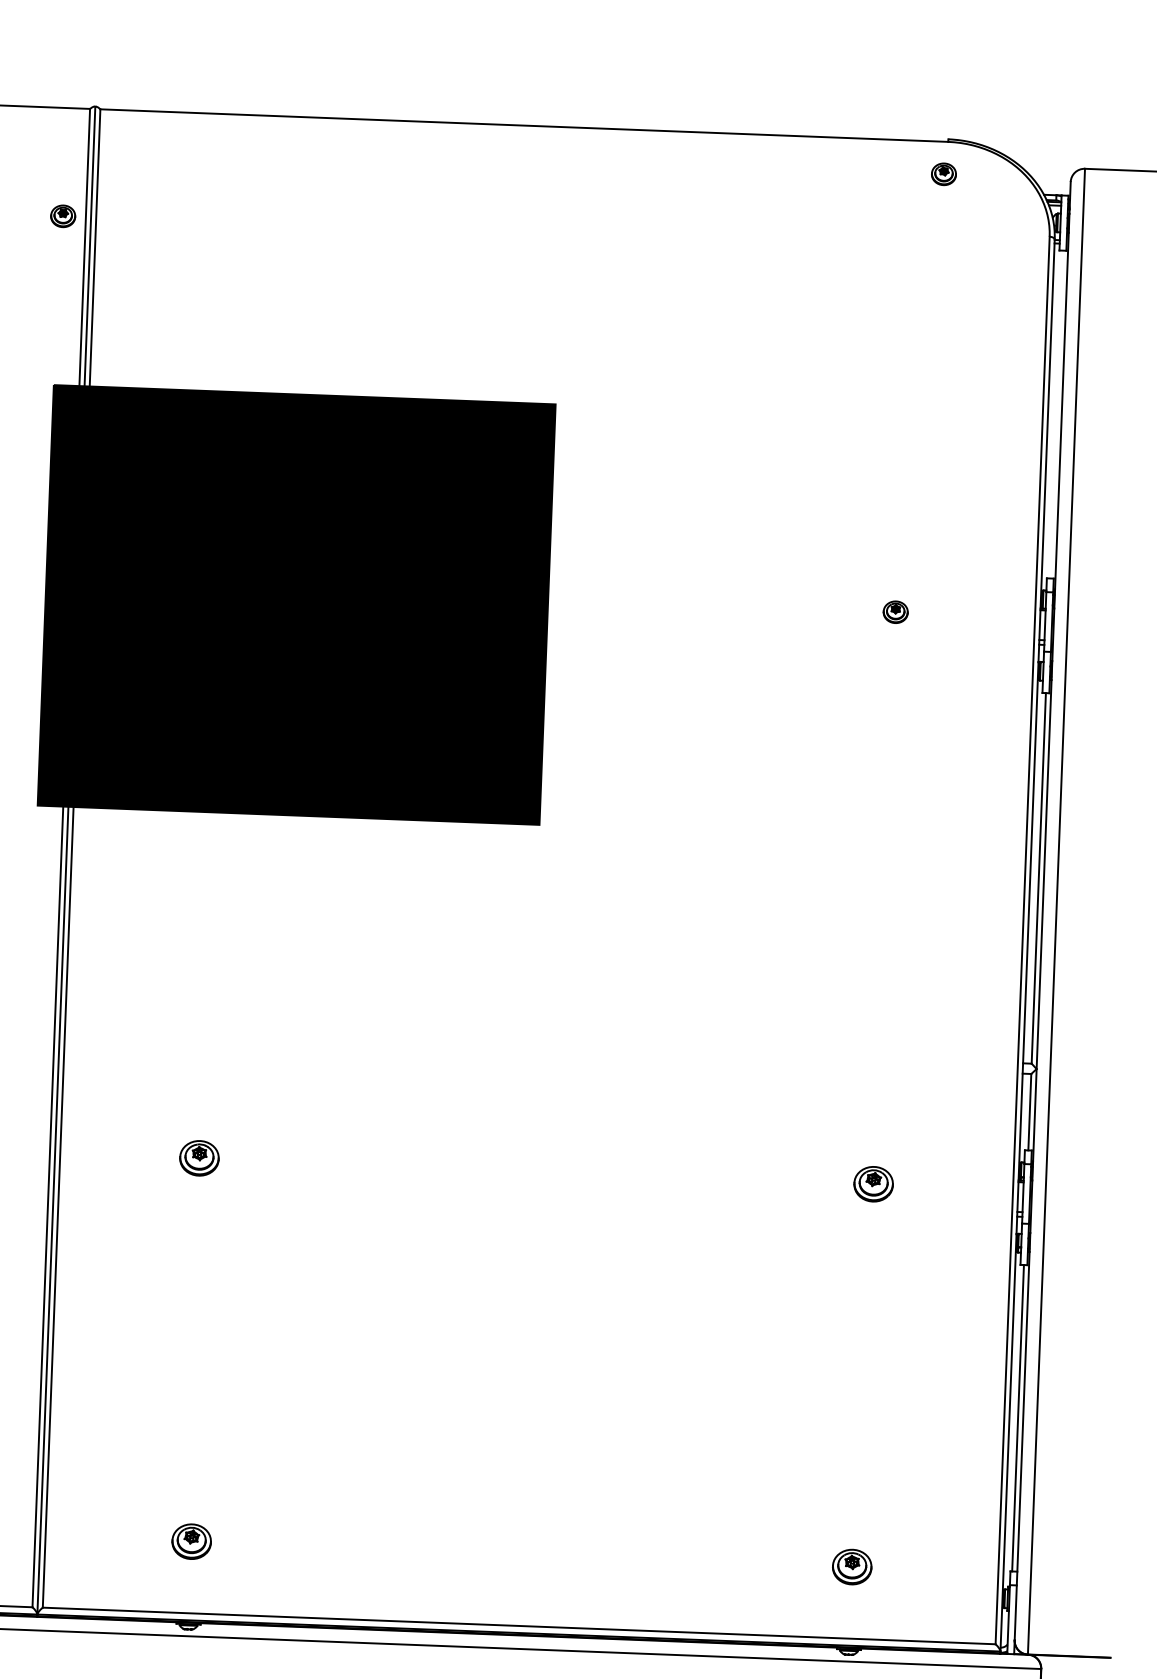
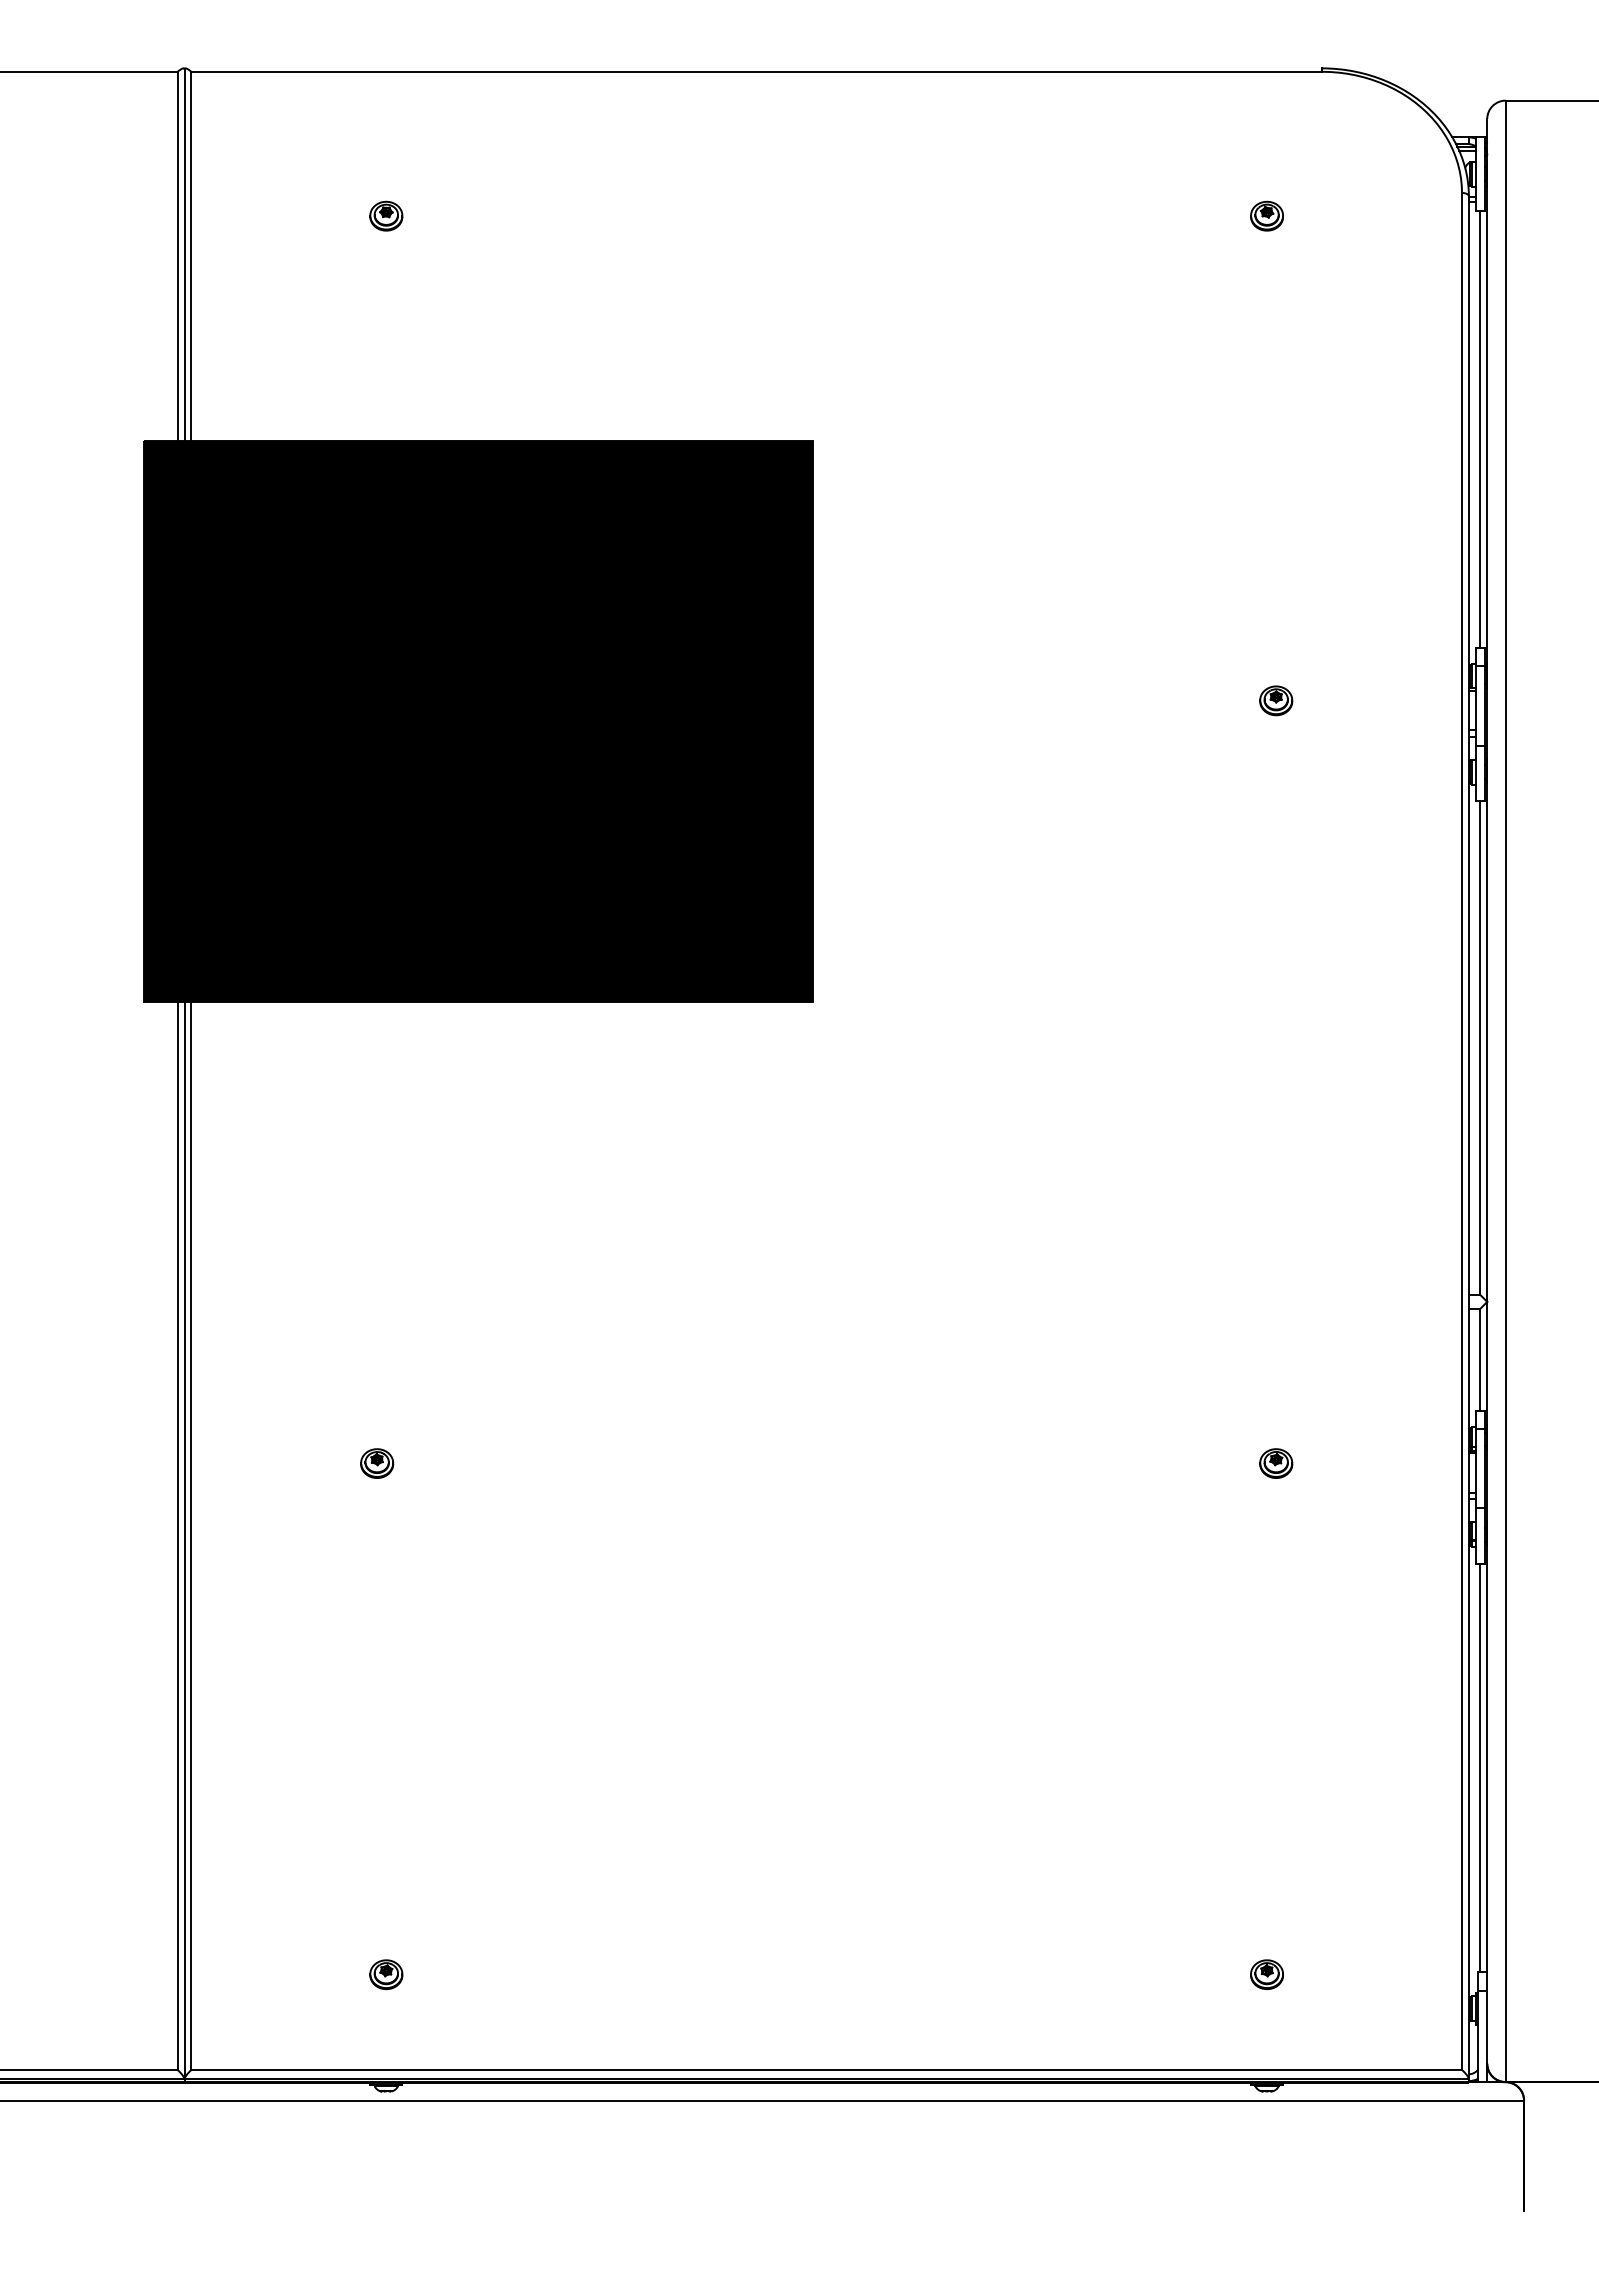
part: (943, 173) -> (1266, 215), moved
part: (63, 215) -> (386, 215), moved
line: (1056, 413) -> (1480, 428), added
part: (199, 1158) -> (377, 1463), size x0.62
part: (873, 1184) -> (1276, 1463), size x0.62
part: (191, 1541) -> (386, 1974), size x0.62
part: (851, 1567) -> (1266, 1974), size x0.62

